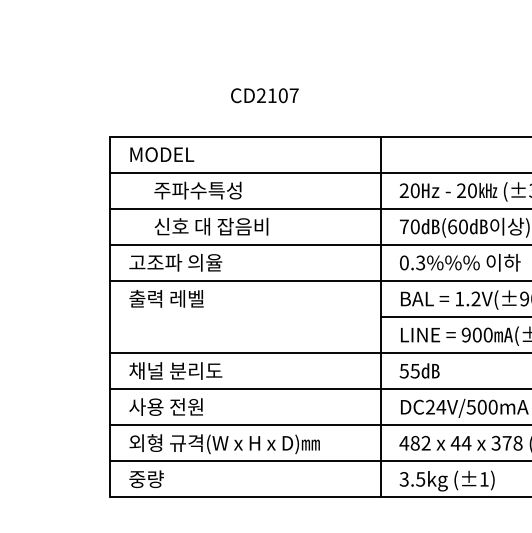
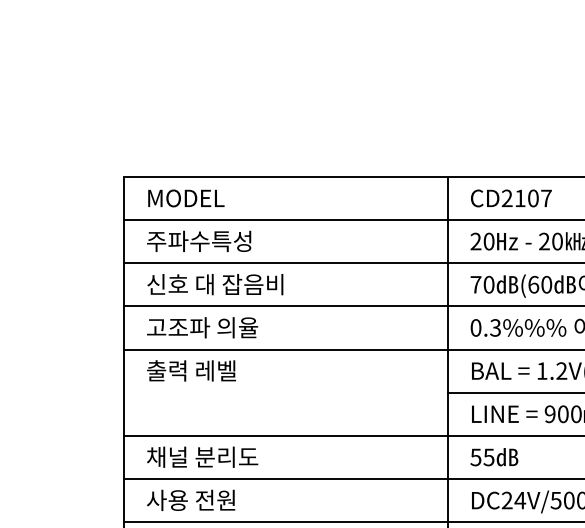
text: (264, 95) -> (510, 198), moved
text: (197, 190) -> (198, 241), moved
text: (211, 226) -> (215, 284), moved

